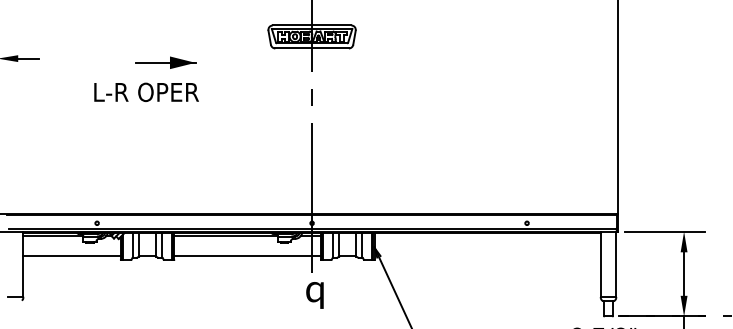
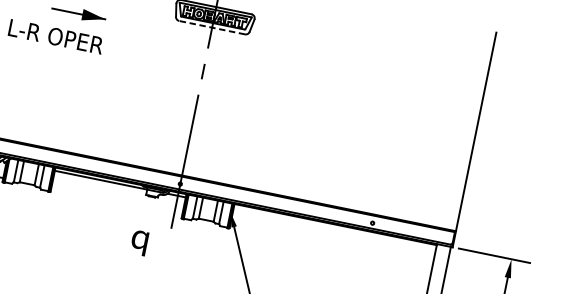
line: (312, 48) -> (212, 27), solid -> dashed
line: (247, 255) -> (116, 201), removed
text: (314, 295) -> (138, 242), moved

